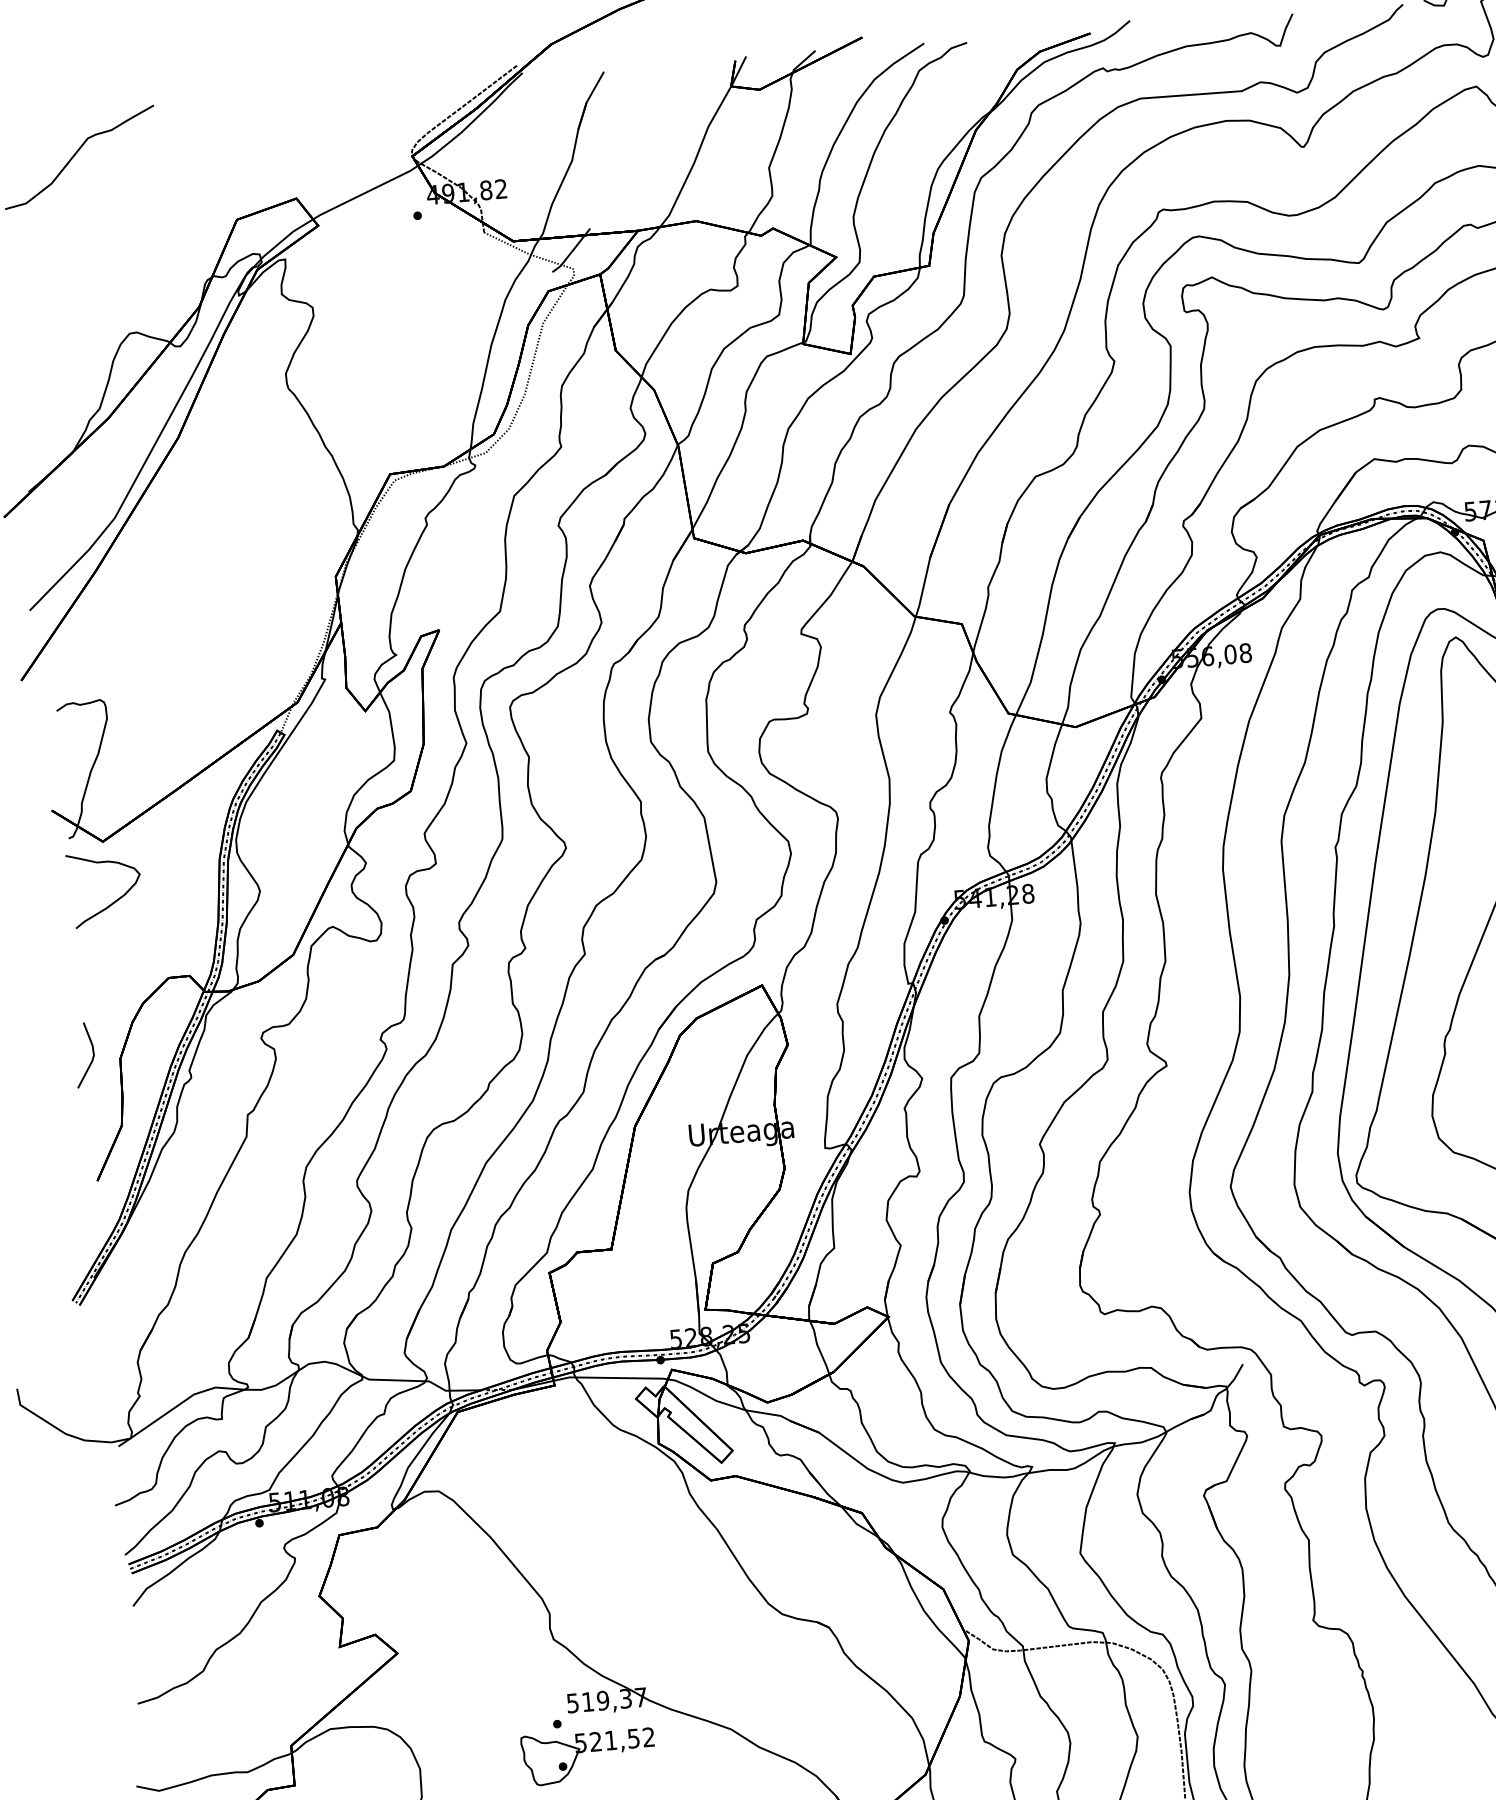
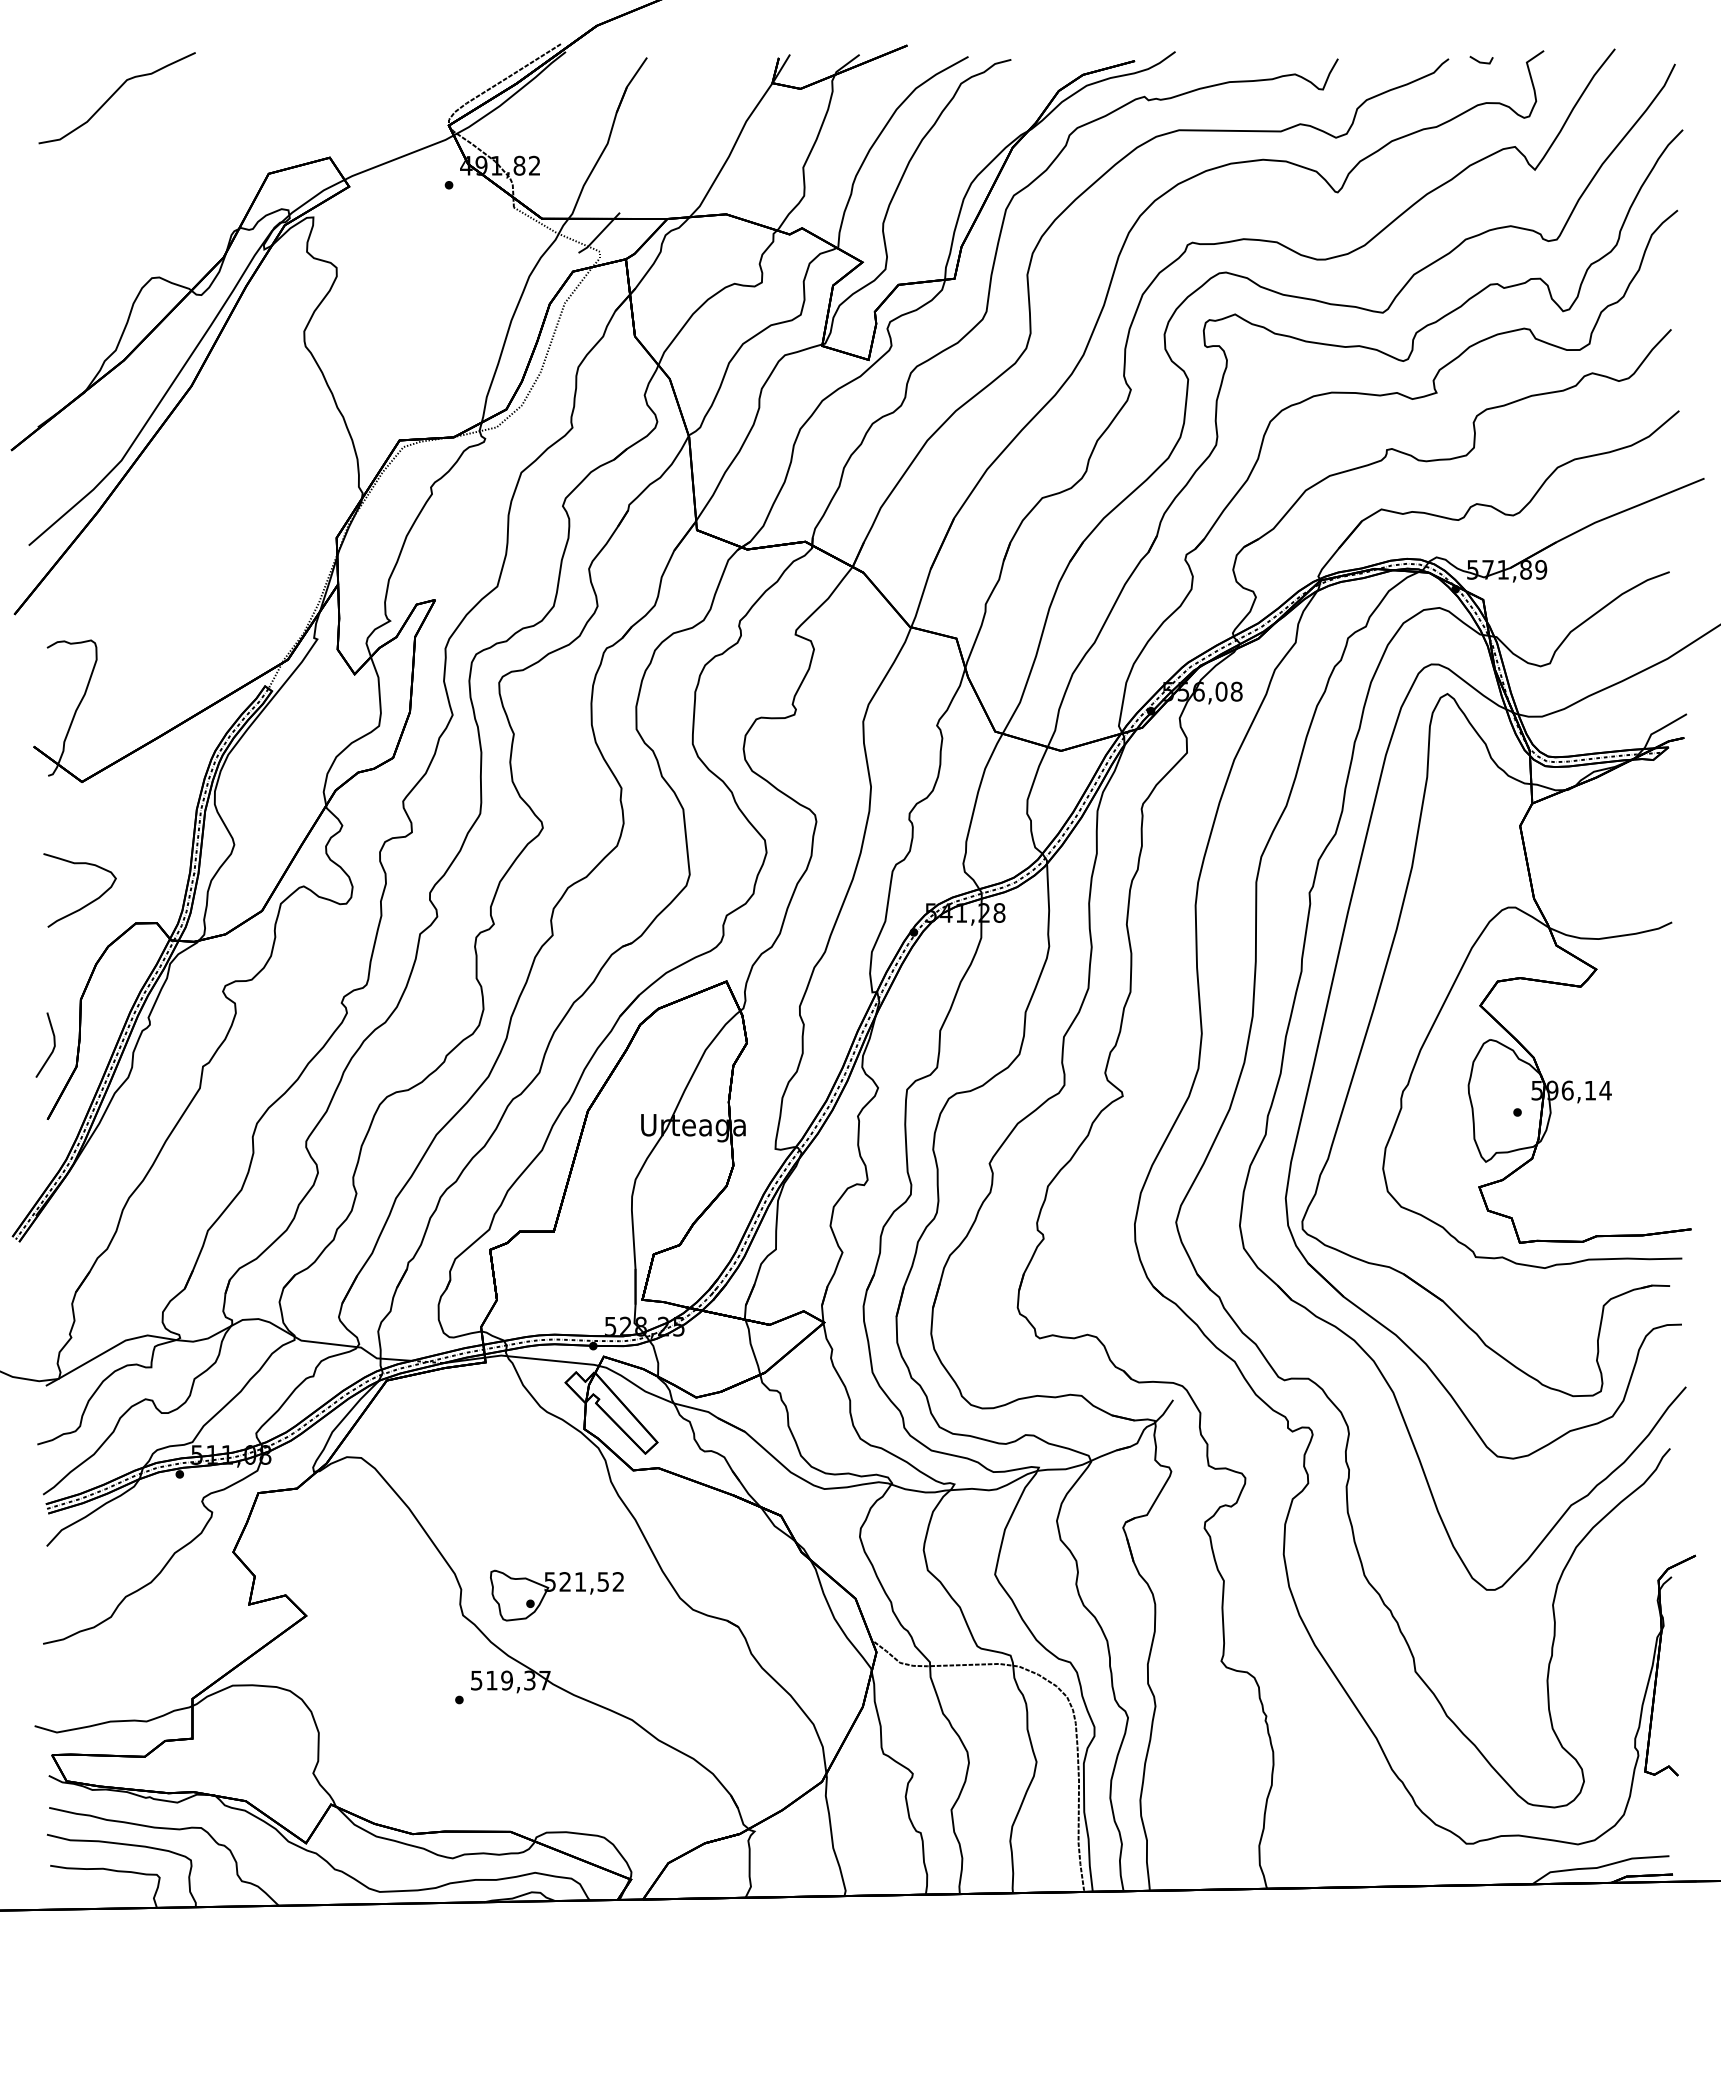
curve: (113, 901) -> (87, 903), moved
line: (92, 1053) -> (53, 1044), moved
part: (588, 1756) -> (556, 1595), moved

